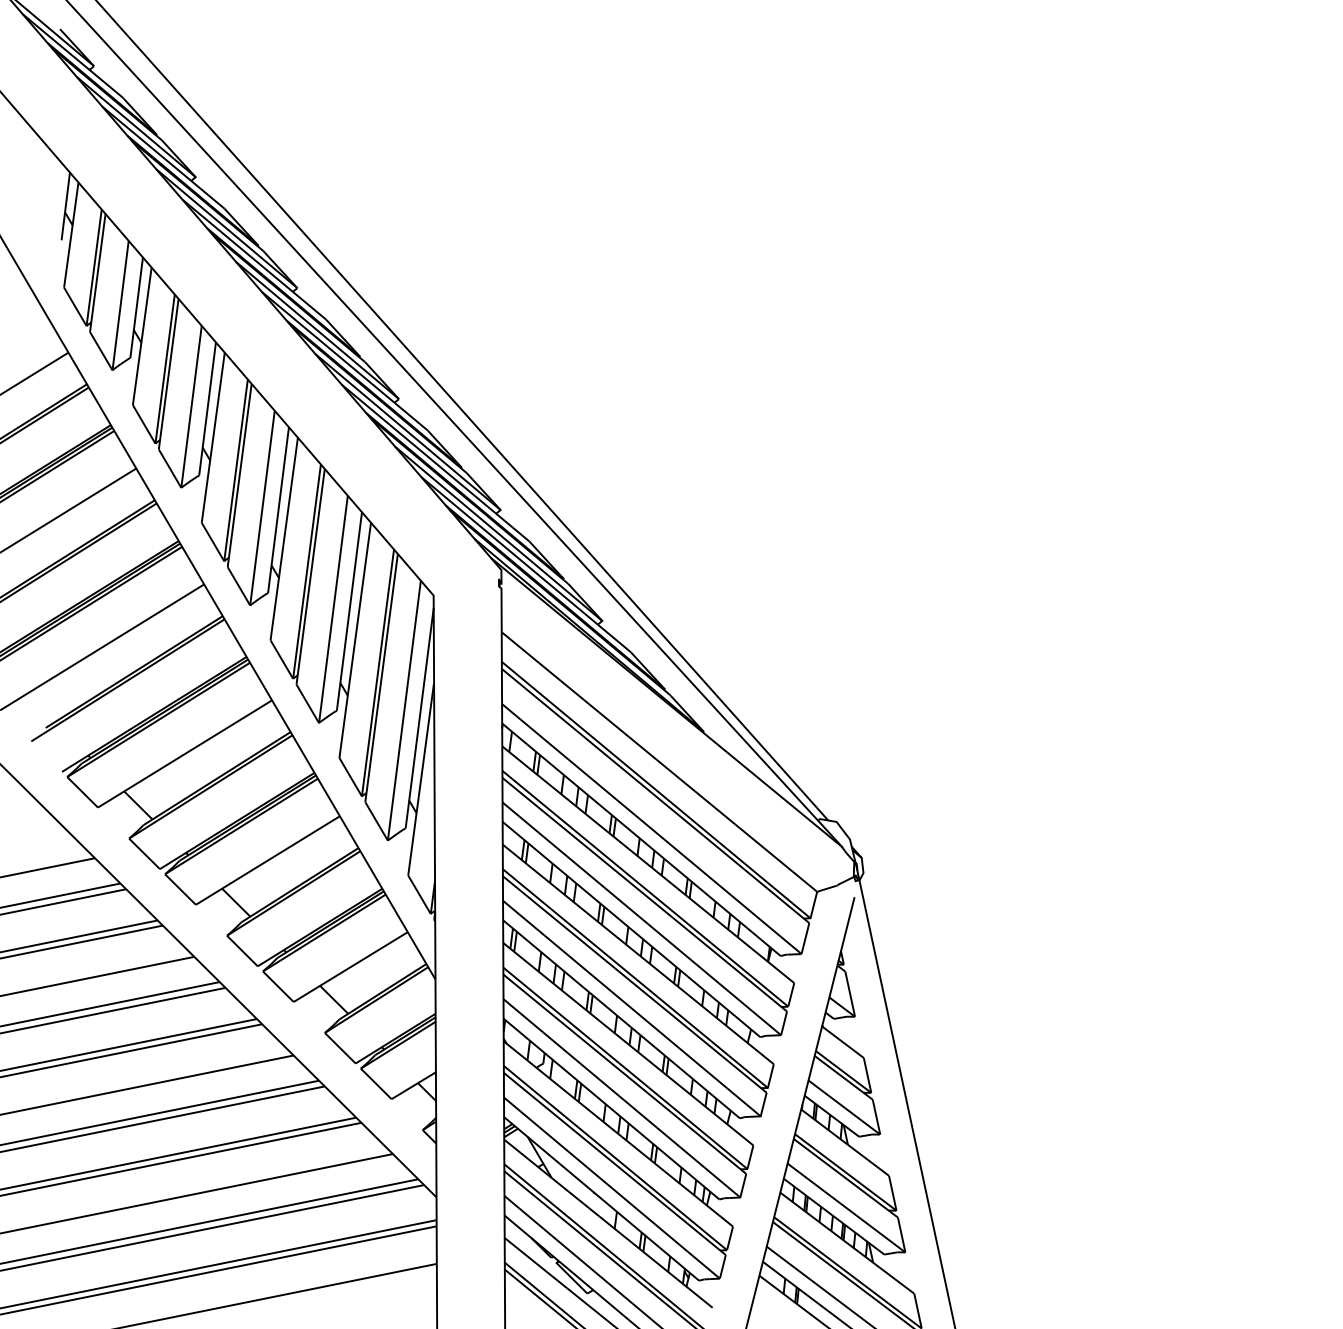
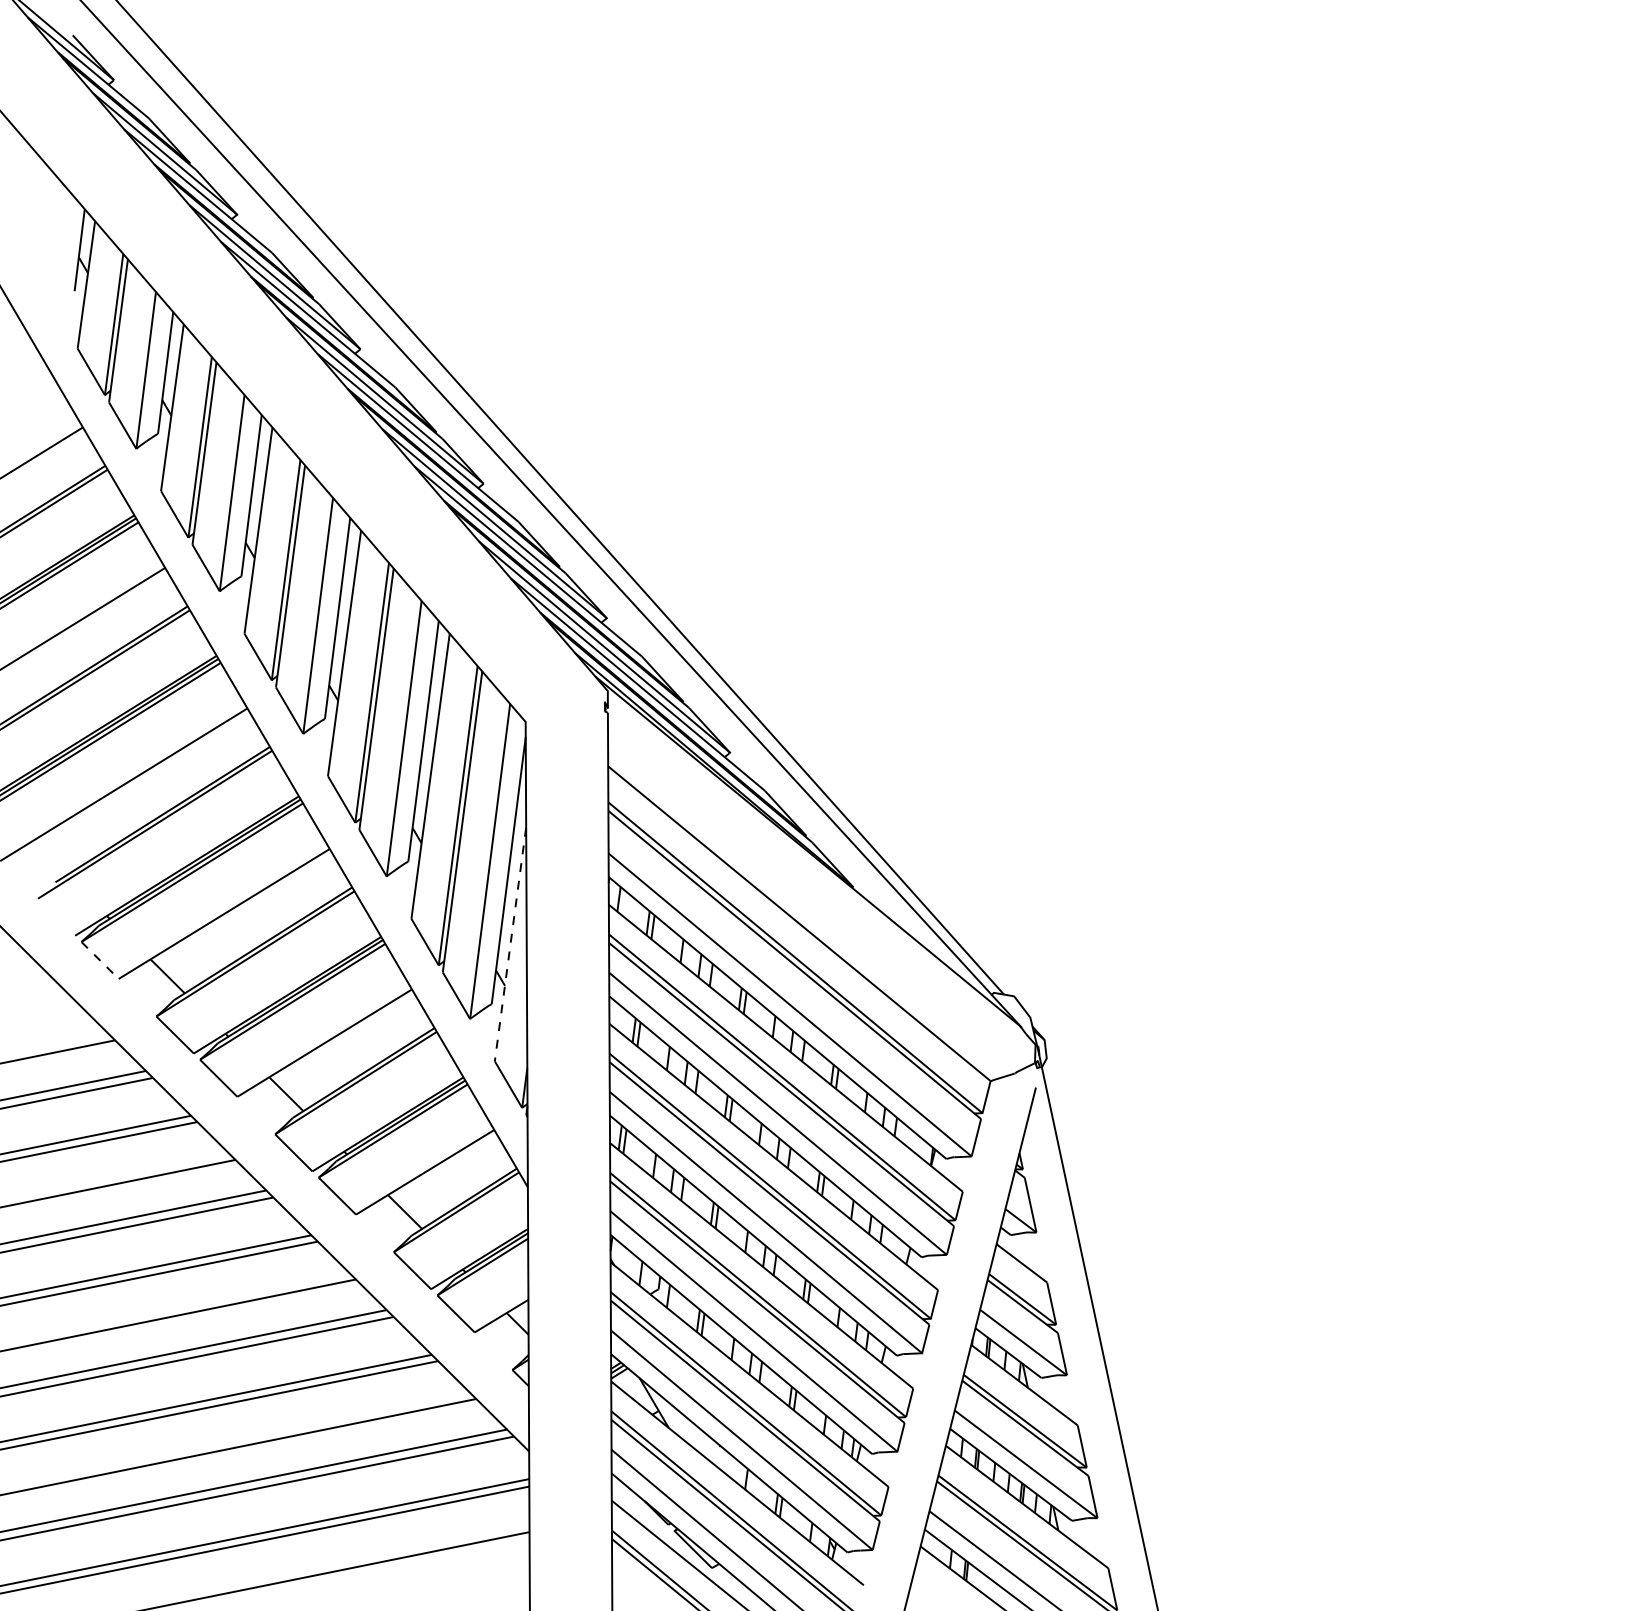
line: (421, 779) -> (510, 944), solid -> dashed
line: (82, 791) -> (99, 959), solid -> dashed

